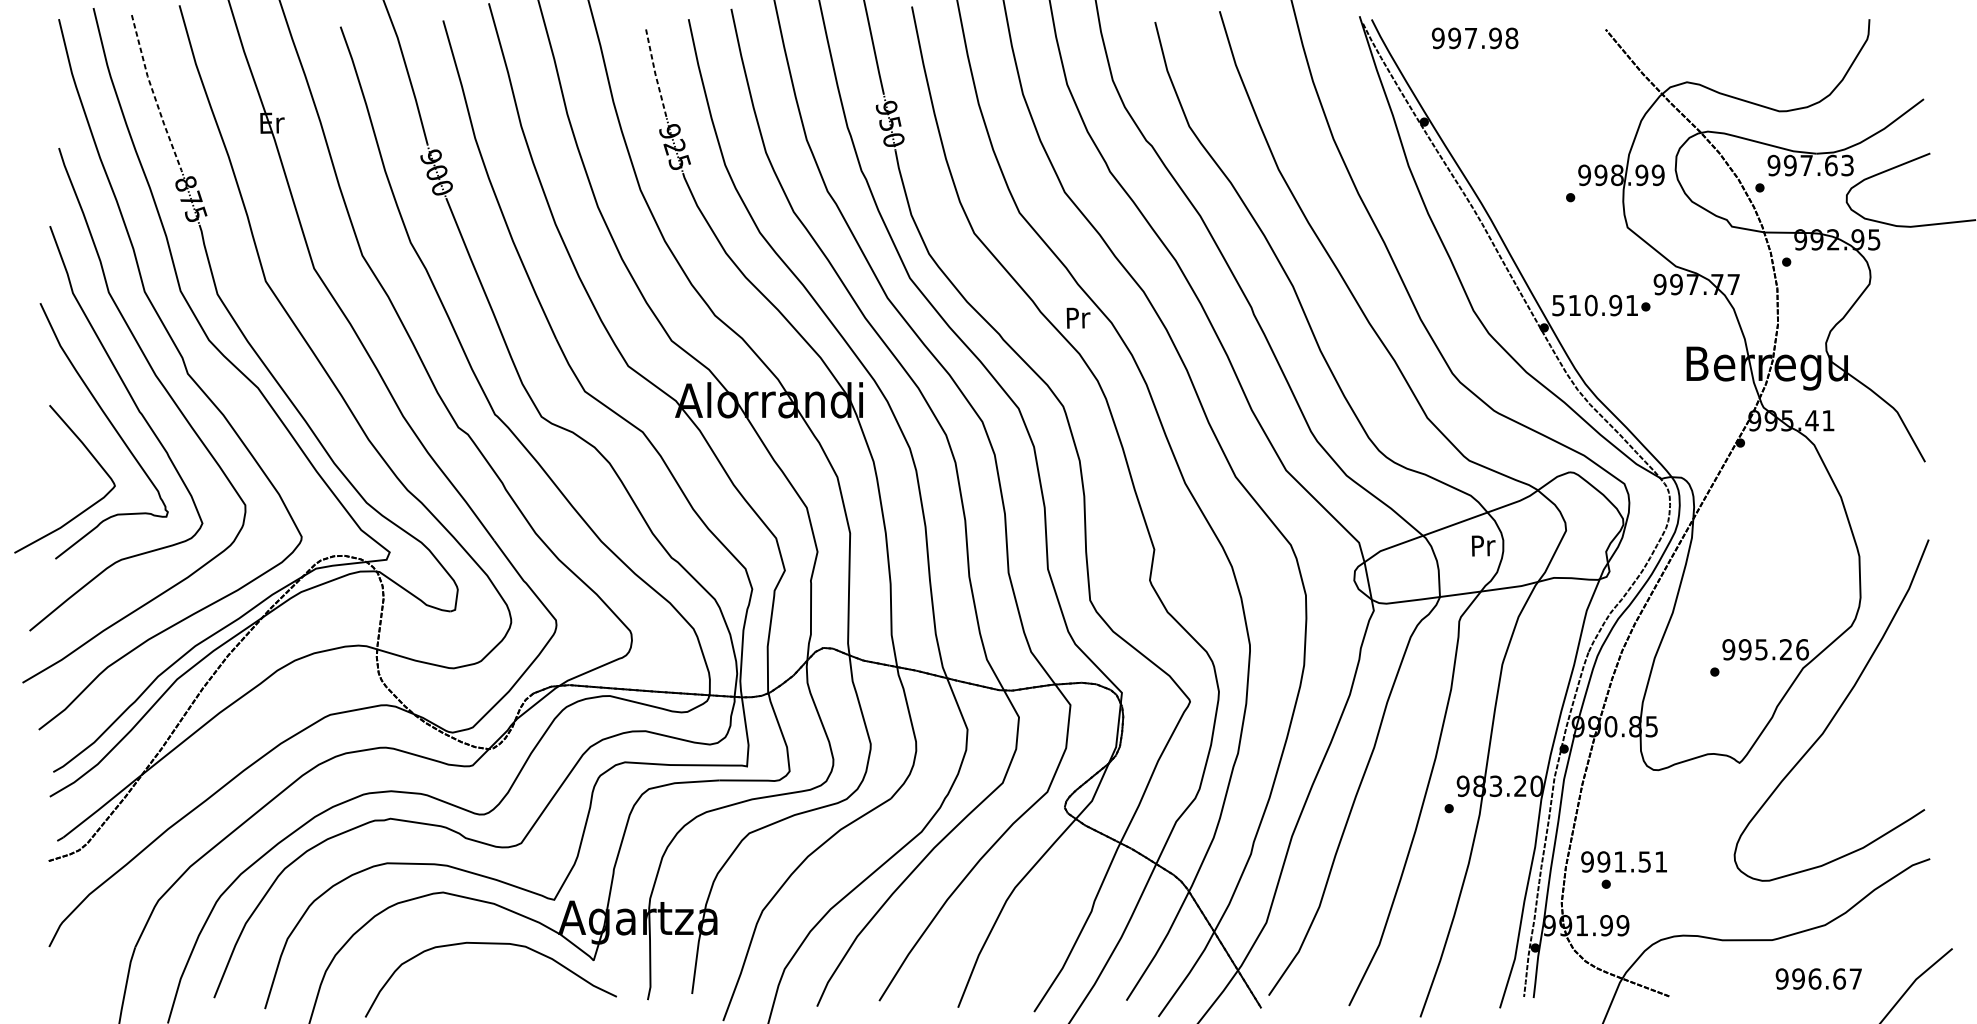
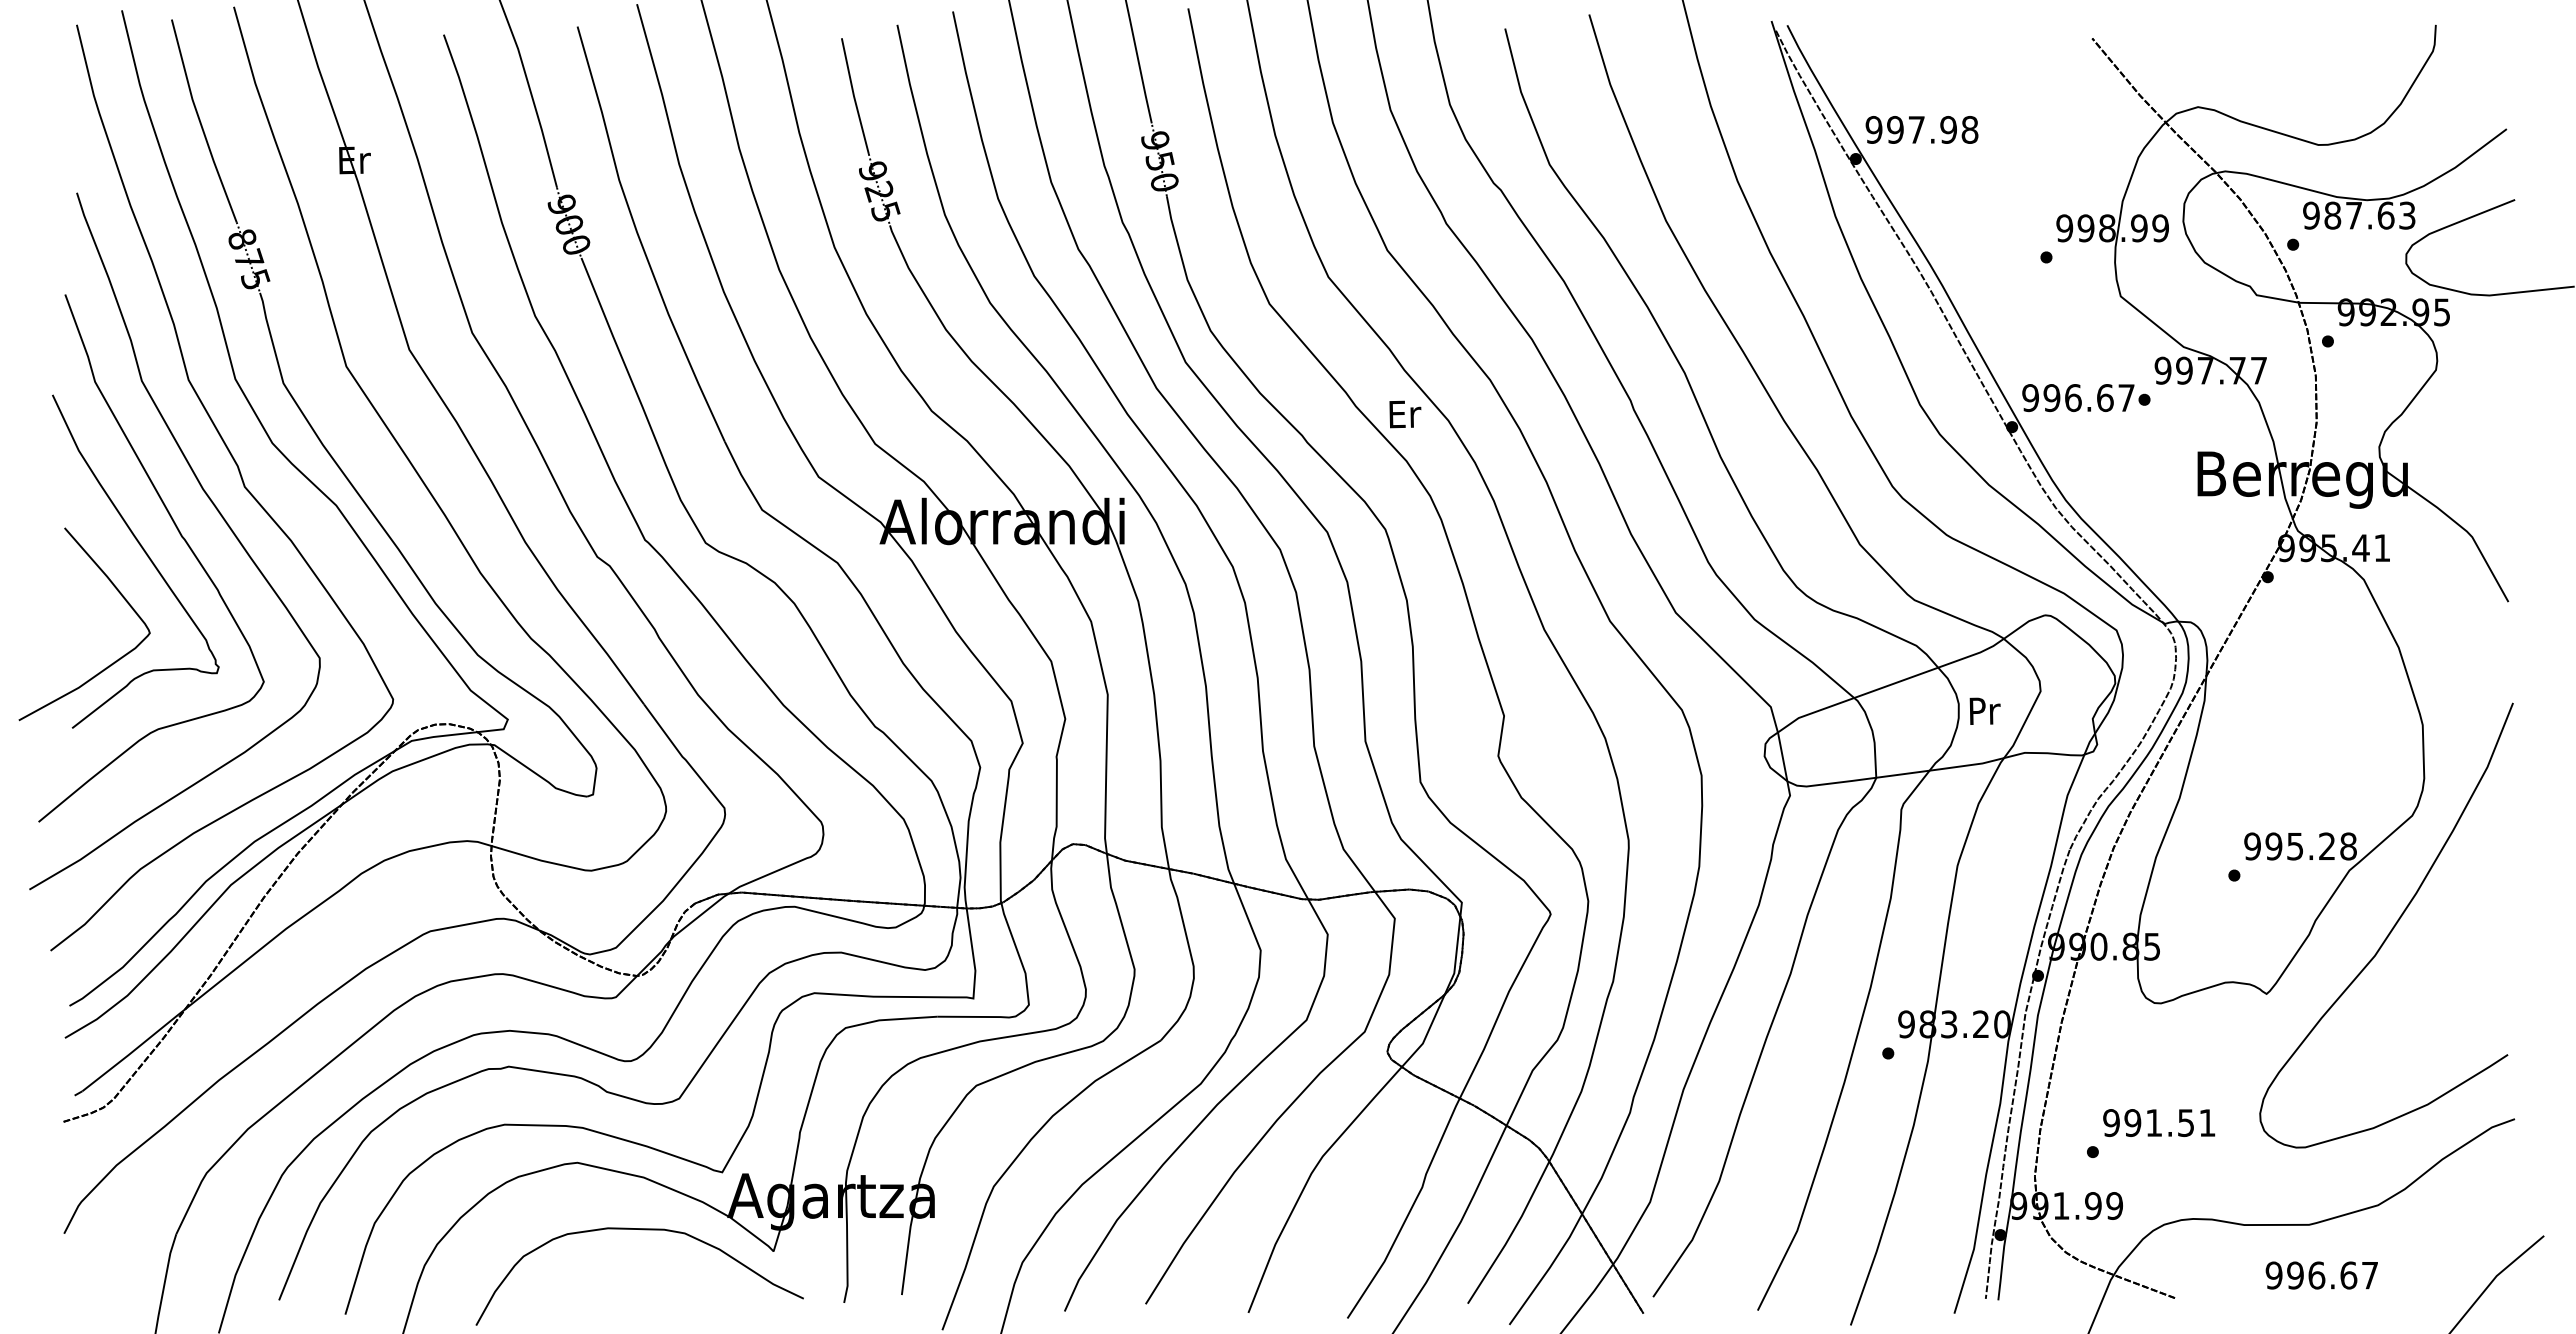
text: (1474, 38) -> (1921, 129), moved
line: (655, 74) -> (854, 96), dashed -> solid
line: (153, 94) -> (200, 122), dashed -> solid
text: (1790, 165) -> (2332, 215), 997.63 -> 987.63
text: (1595, 305) -> (2078, 398), 510.91 -> 996.67
text: (1078, 318) -> (1405, 414), Pr -> Er
text: (1483, 545) -> (1984, 710), moved
text: (1802, 649) -> (2348, 846), 995.26 -> 995.28
text: (1624, 861) -> (2159, 1122), moved
text: (1818, 979) -> (2321, 1275), moved

